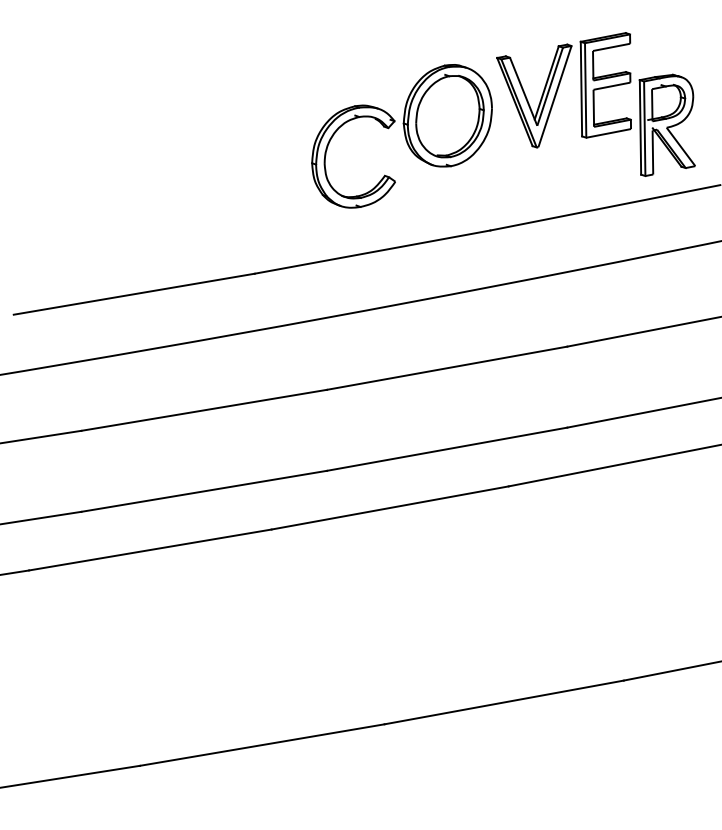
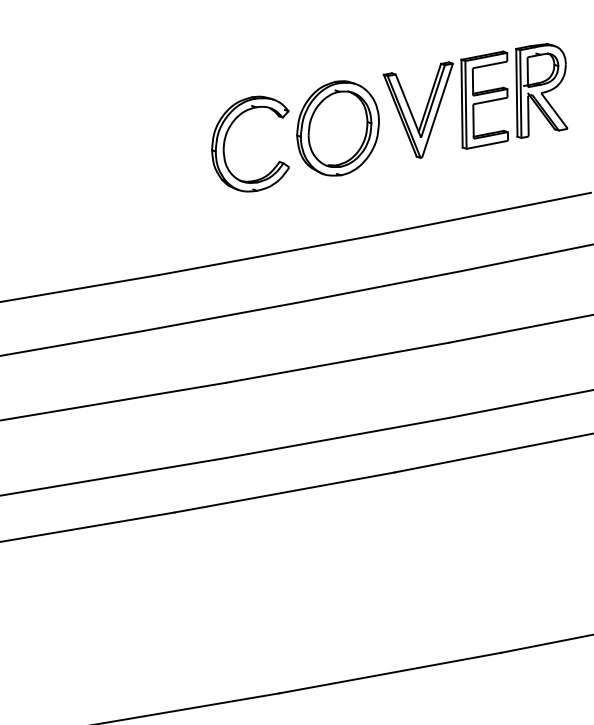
part: (666, 124) -> (541, 90), moved
part: (327, 150) -> (226, 138), moved

